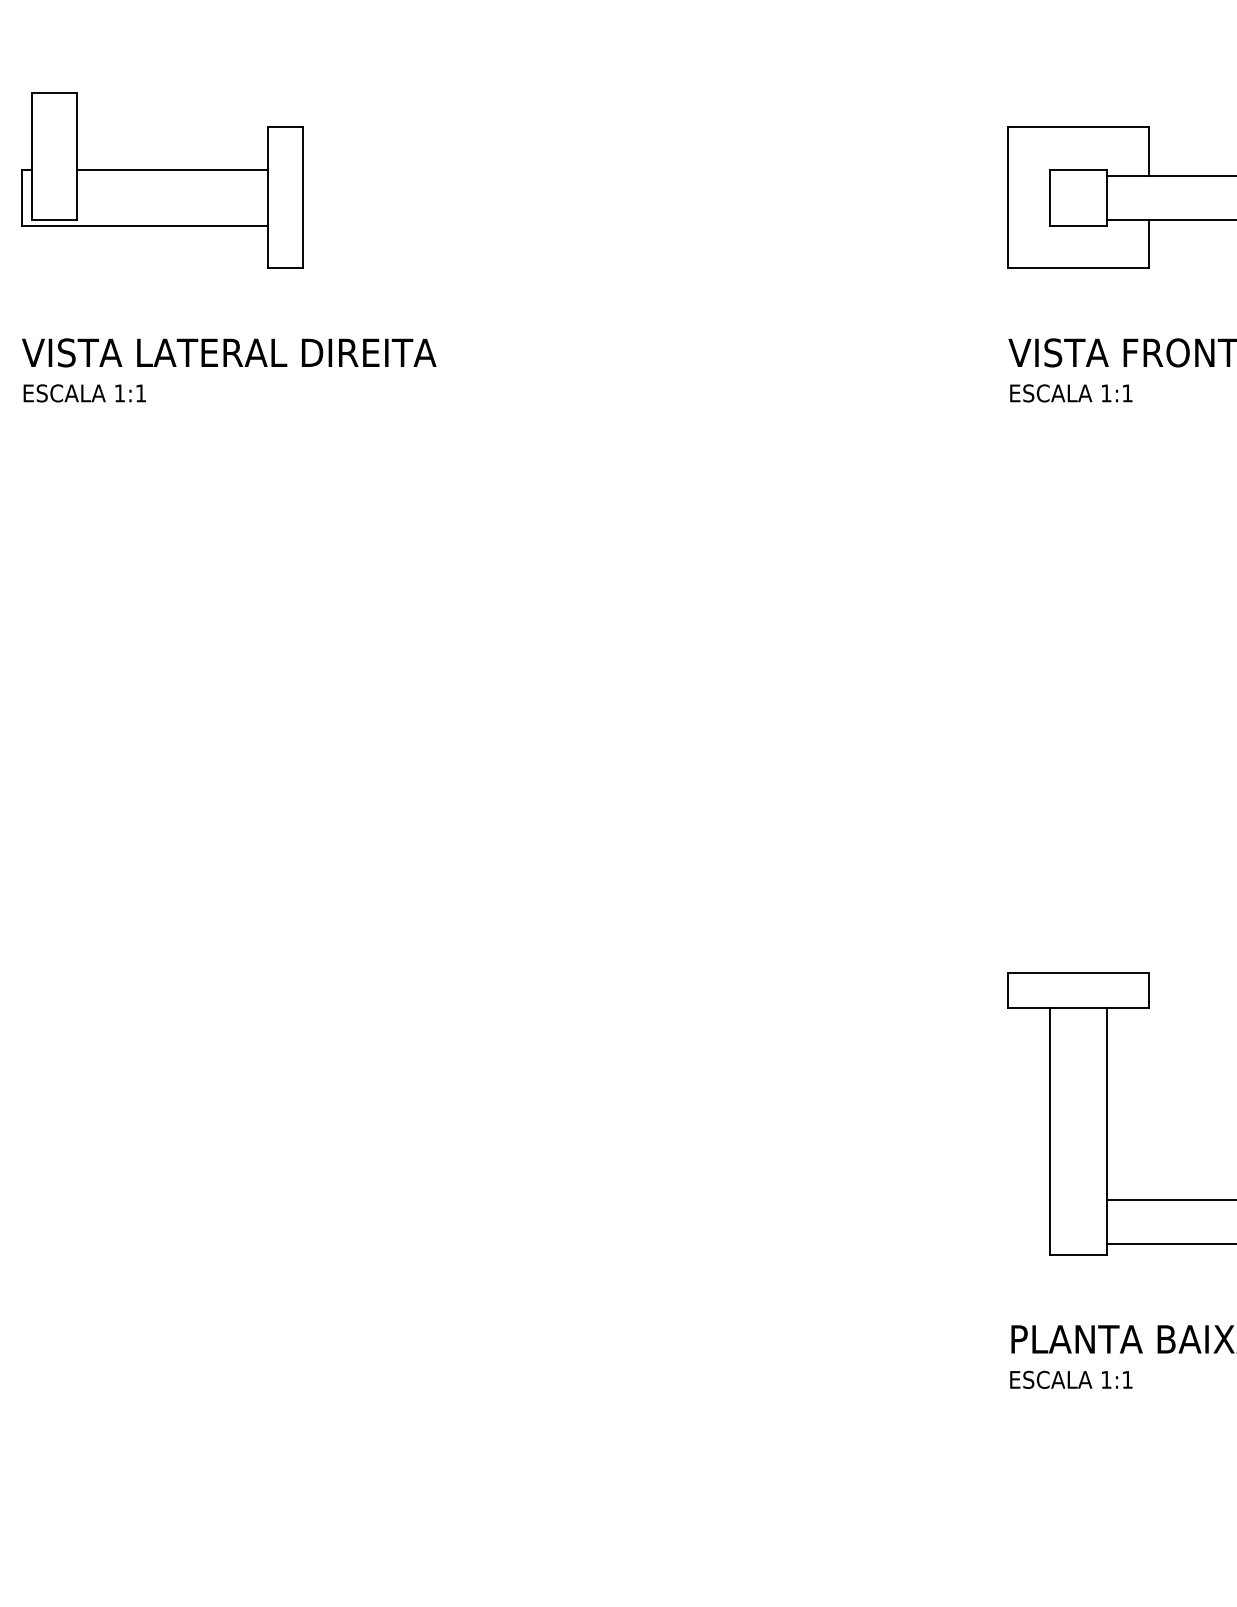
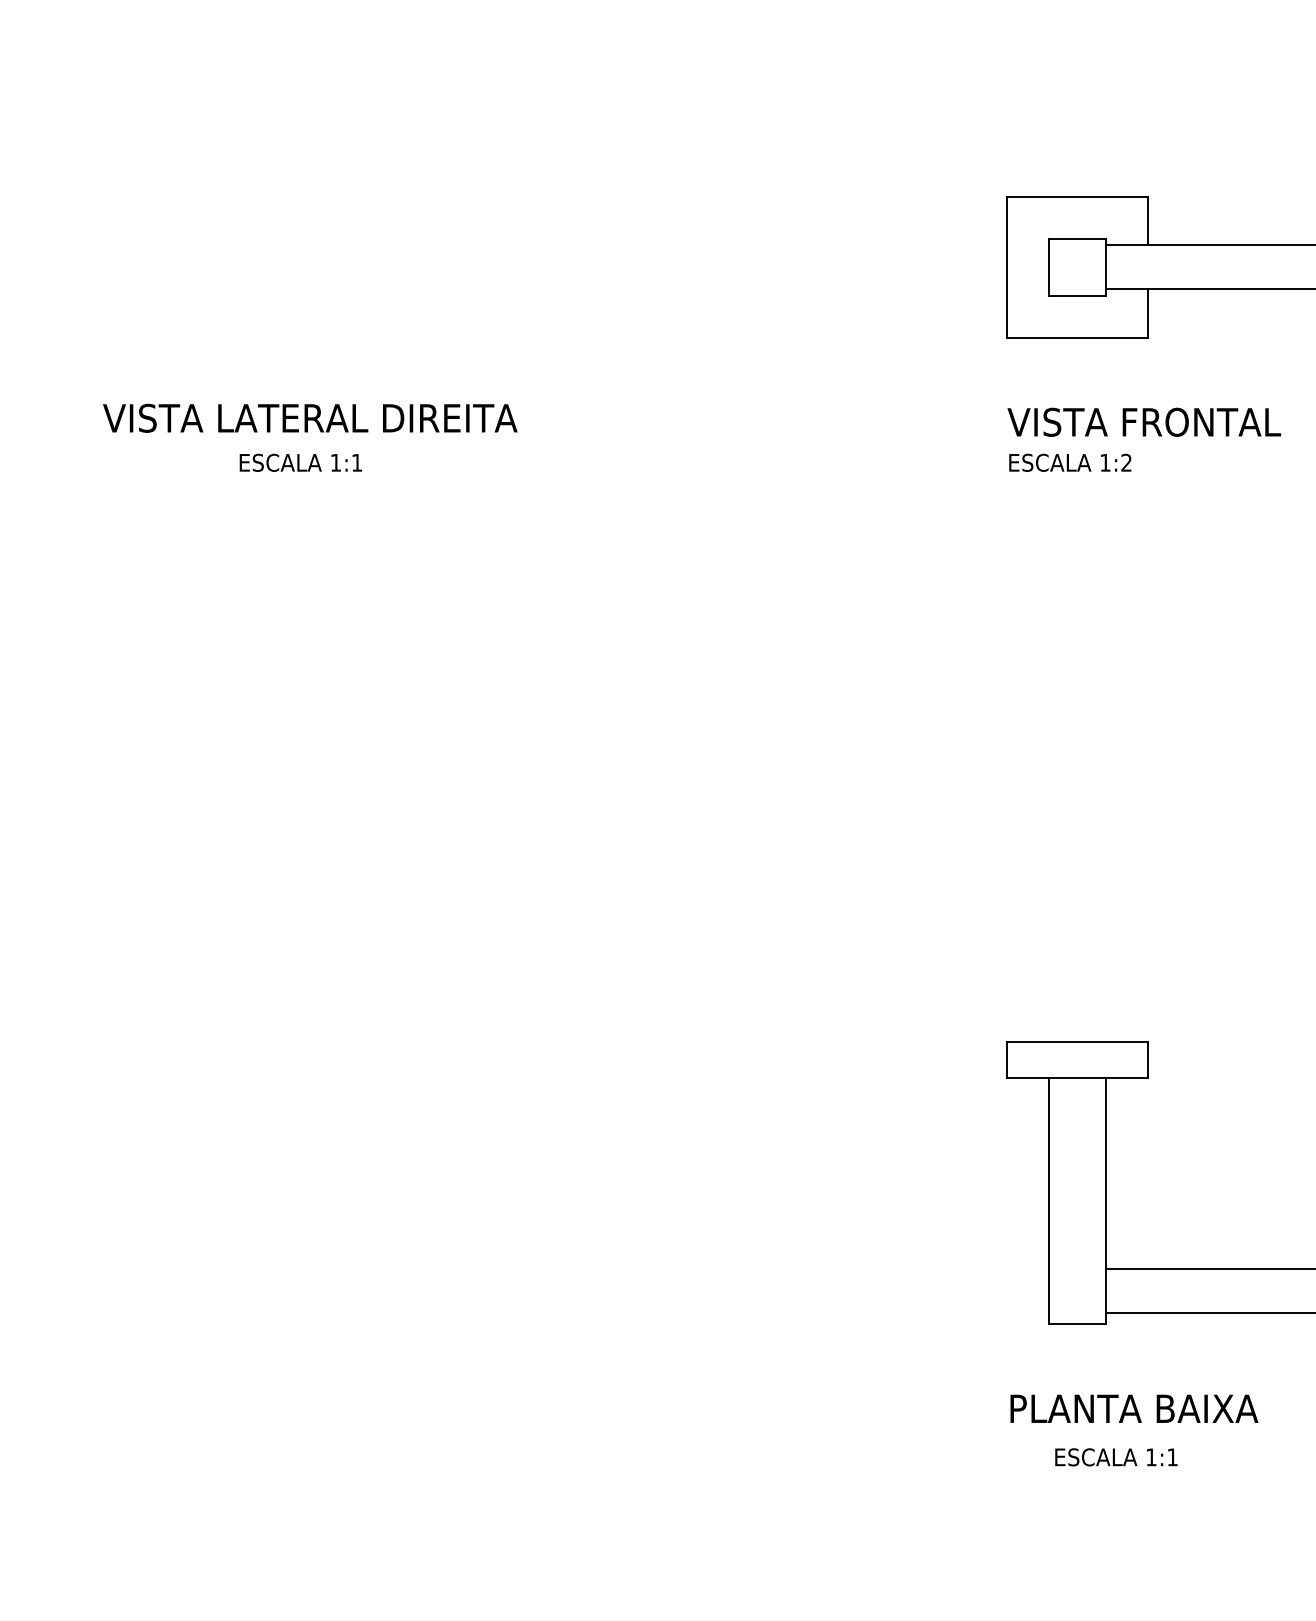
part: (162, 181) -> (161, 250), removed
text: (229, 352) -> (310, 417), moved
text: (84, 393) -> (300, 462), moved
text: (1127, 393) -> (1126, 462), 1:1 -> 1:2
text: (1071, 1380) -> (1116, 1457), moved

